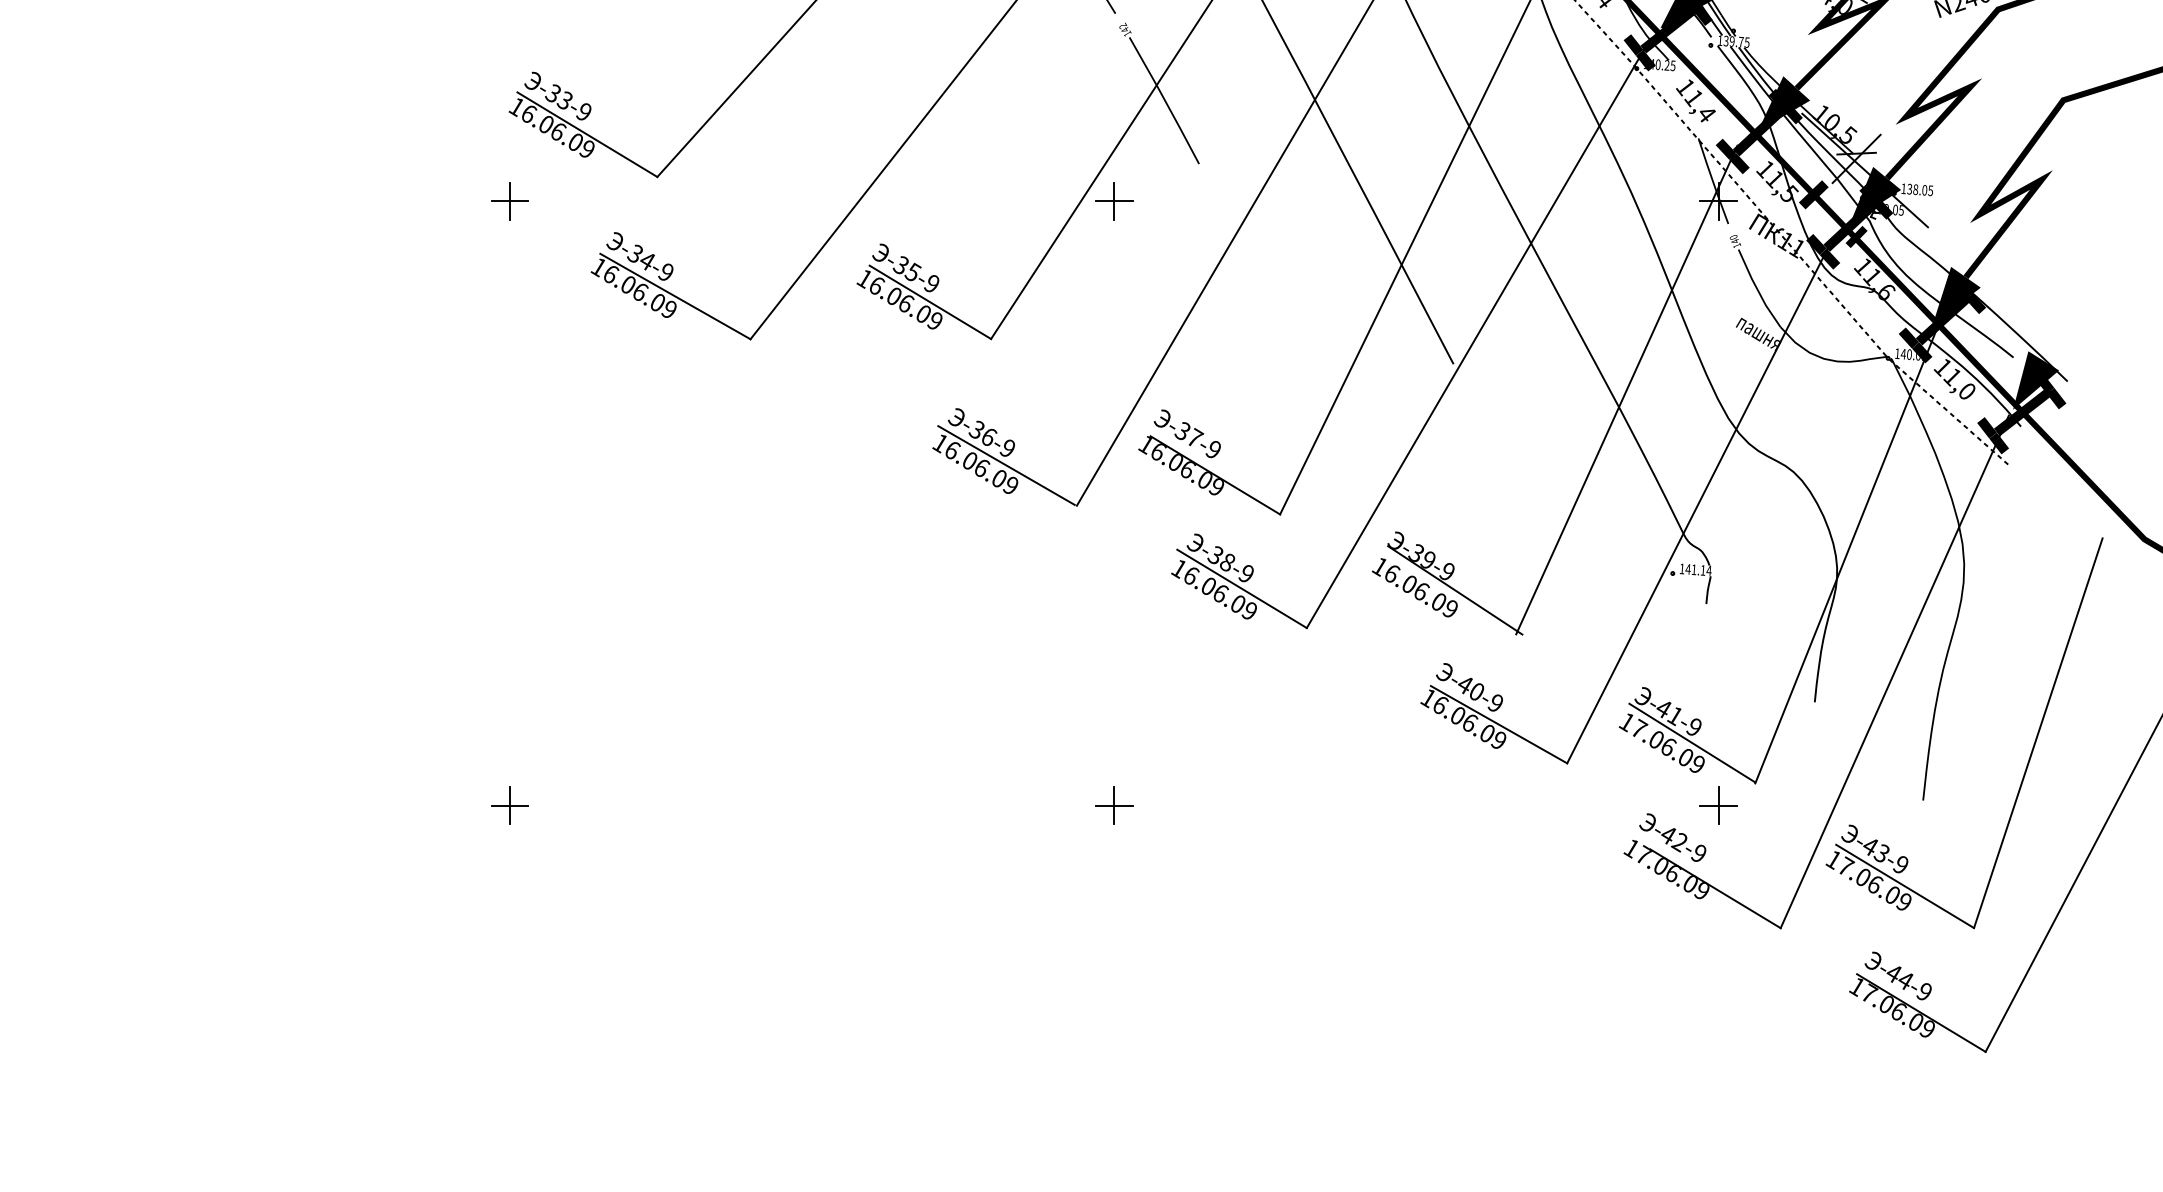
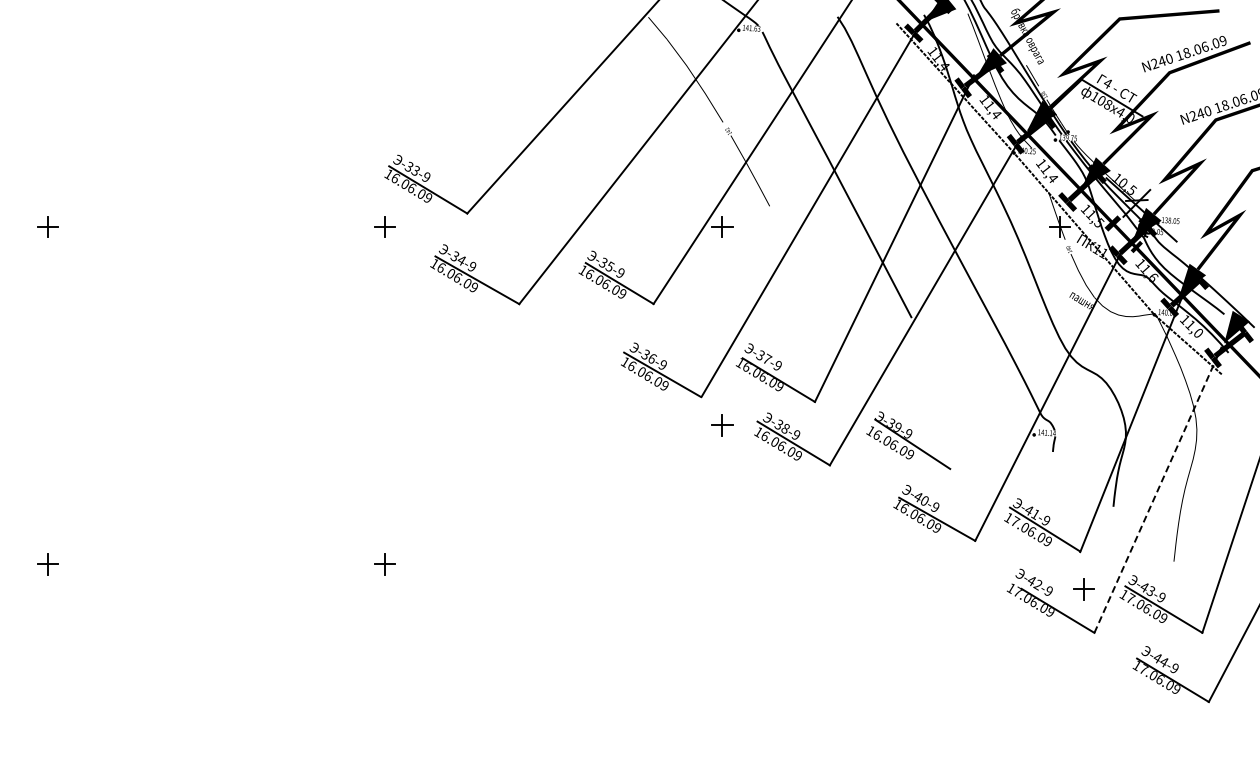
line: (1626, 390) -> (1008, 332), removed
line: (1895, 671) -> (1158, 489), solid -> dashed
part: (1114, 805) -> (722, 425), moved
part: (1718, 805) -> (1083, 589), moved

